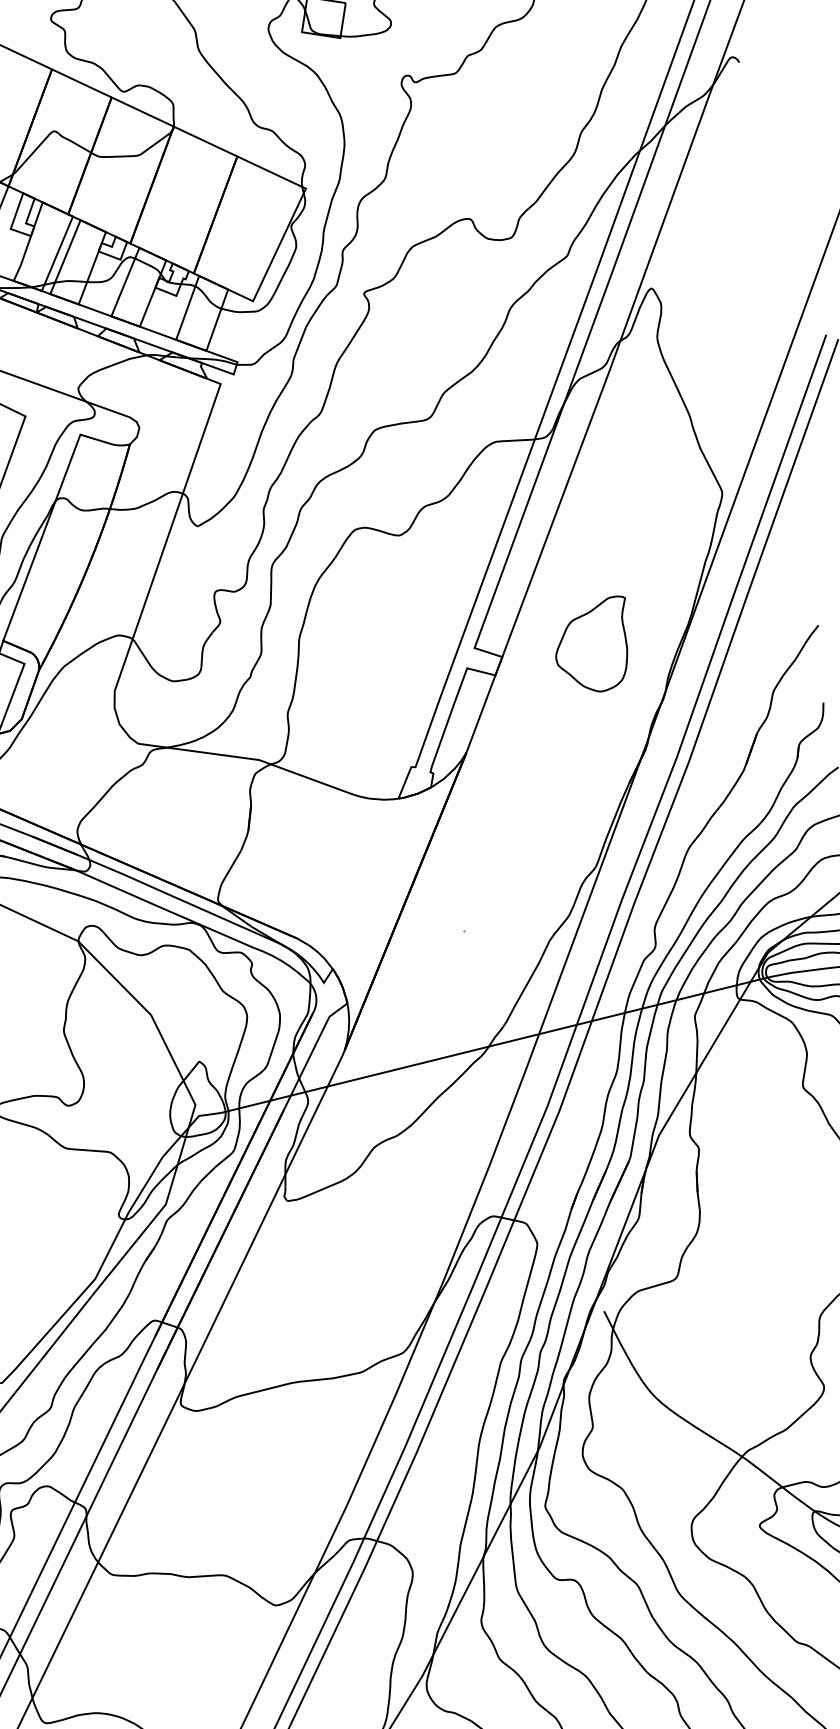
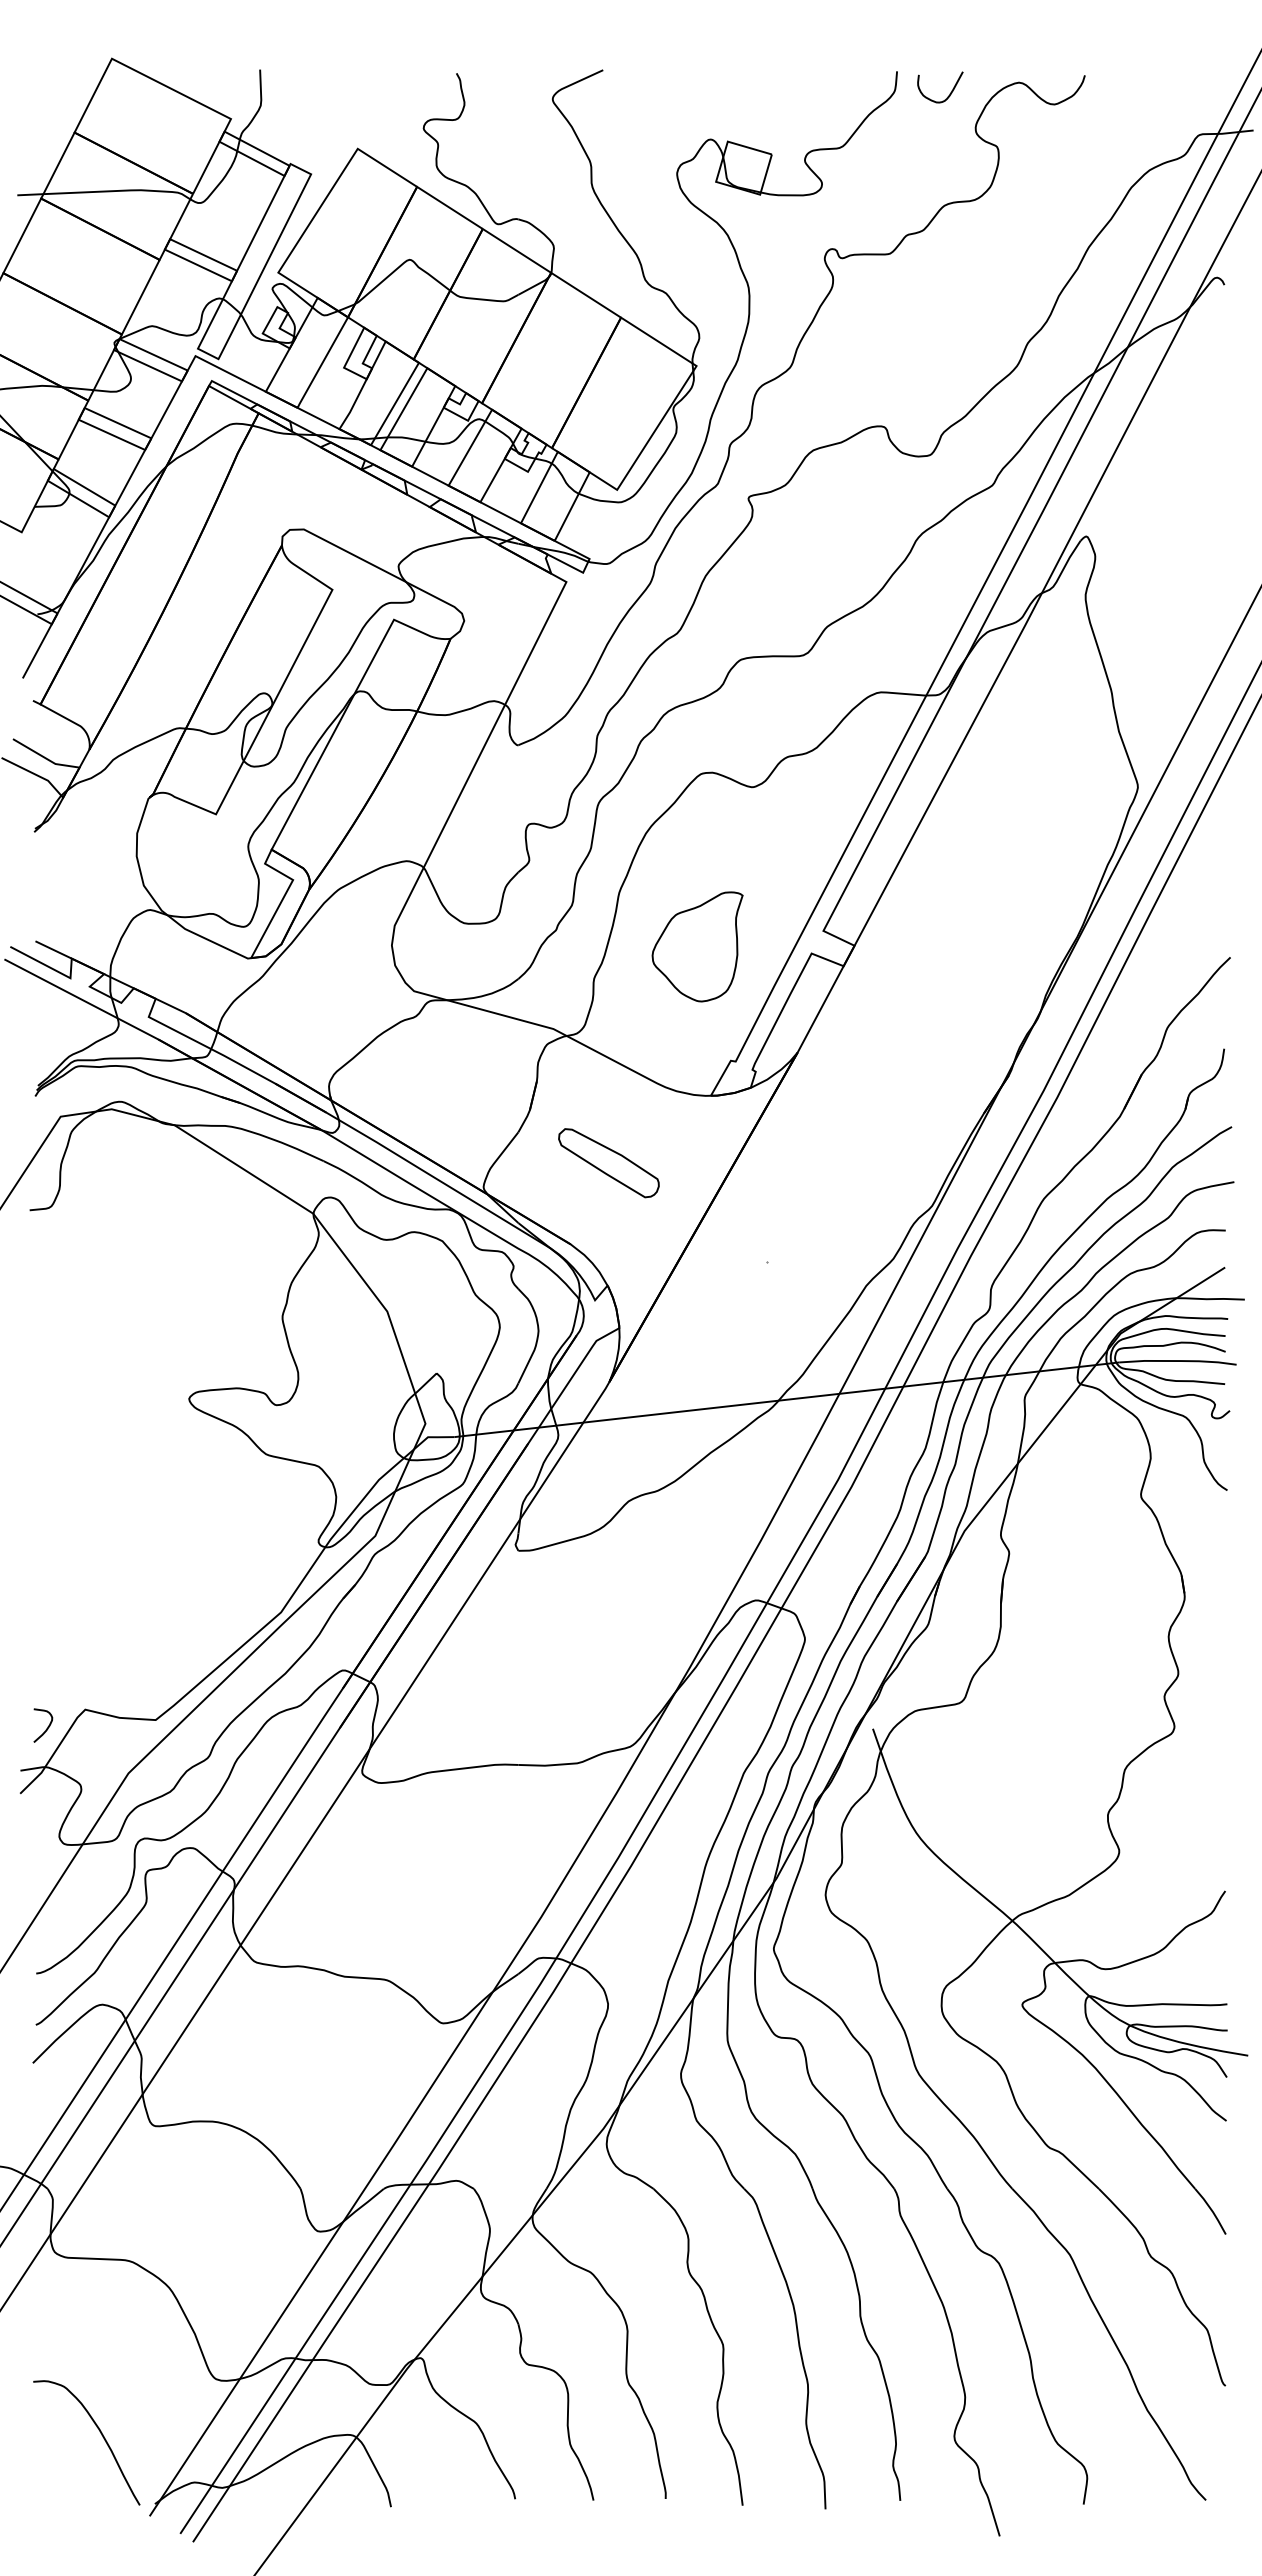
part: (592, 645) -> (697, 946), moved
part: (320, 866) -> (608, 1163), added

